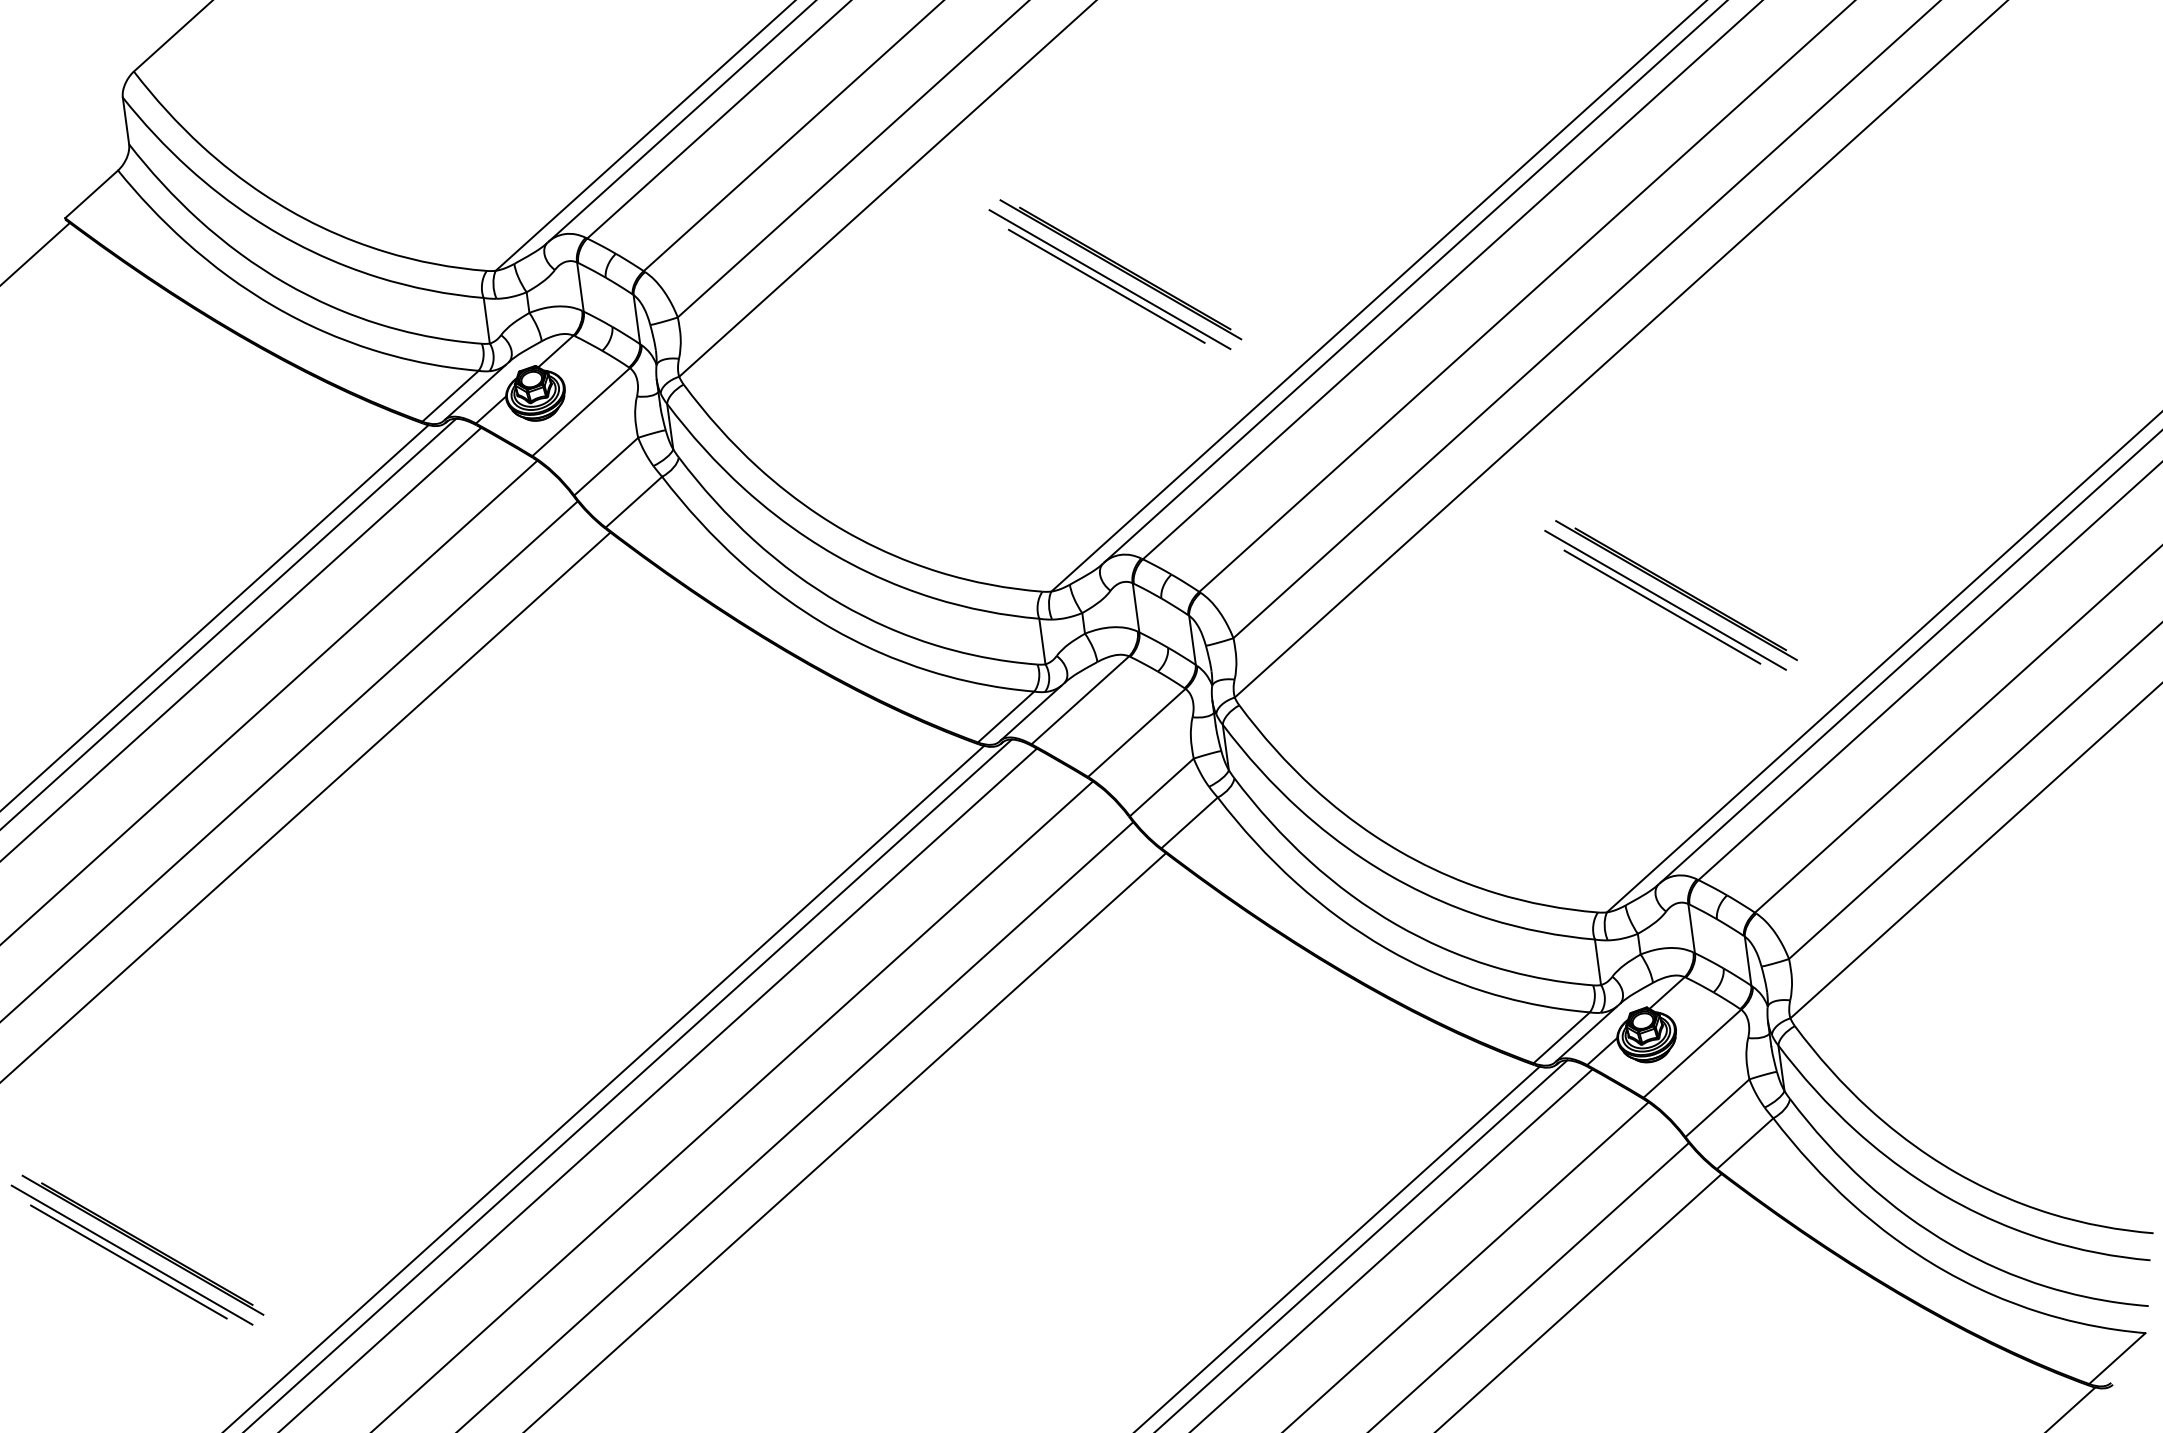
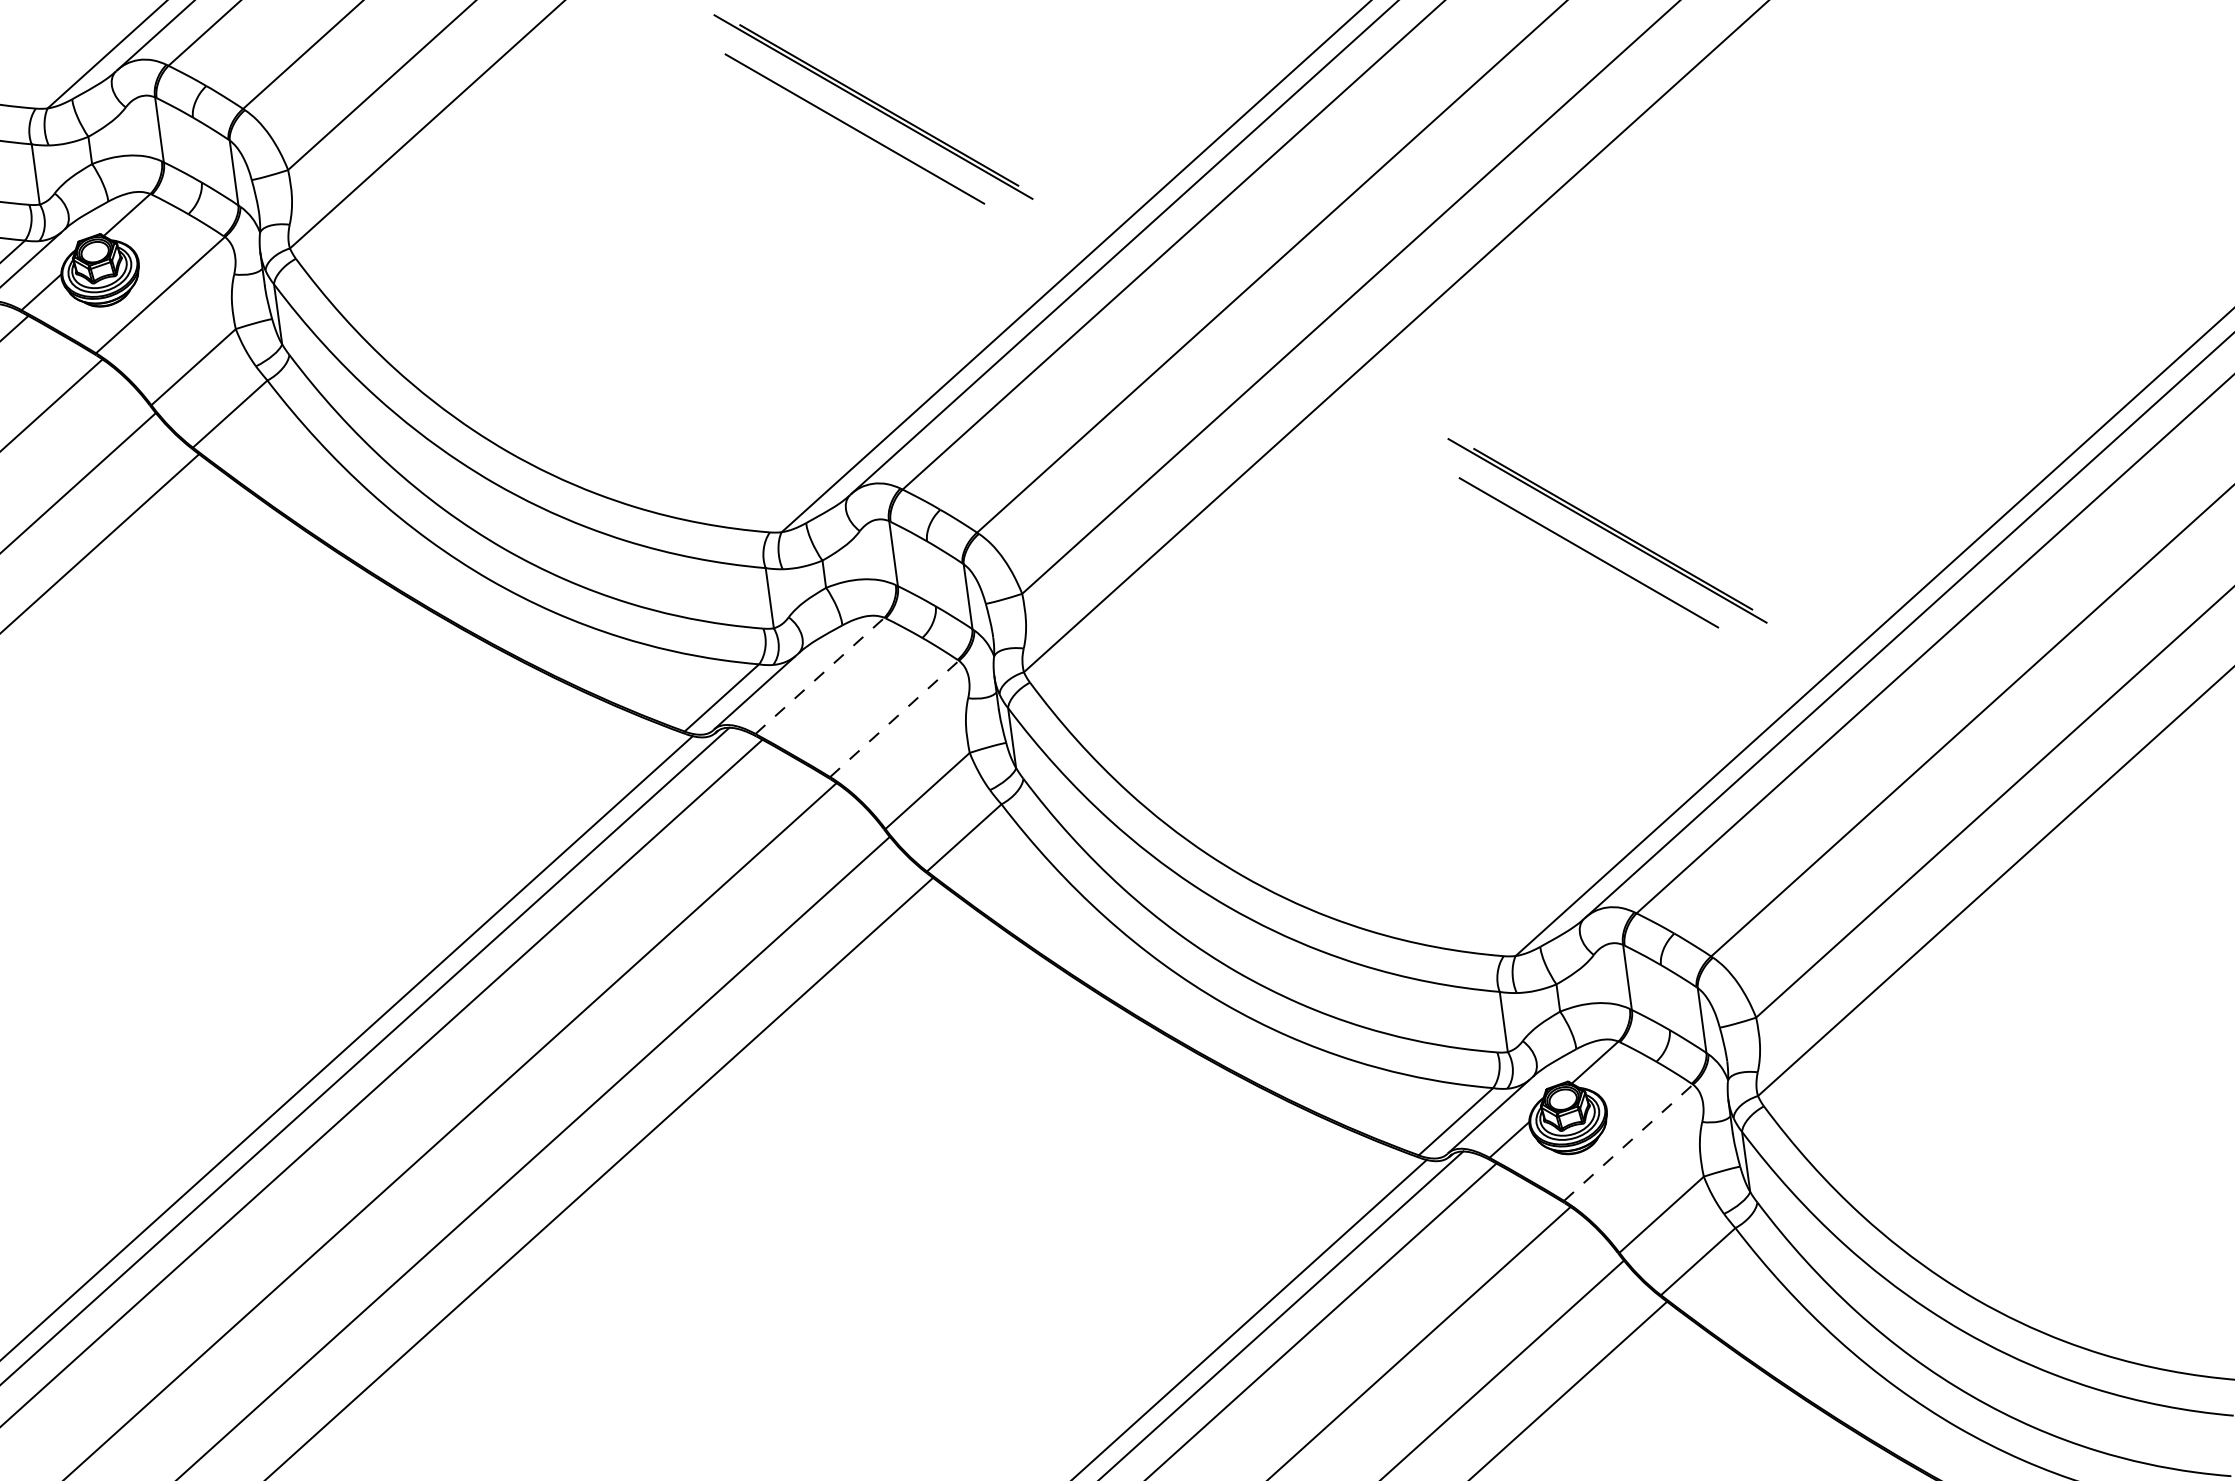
line: (1109, 279) -> (858, 119), removed
line: (1665, 599) -> (1592, 542), removed
line: (1080, 700) -> (820, 676), solid -> dashed
line: (1136, 732) -> (894, 718), solid -> dashed
line: (1692, 1053) -> (1628, 1142), solid -> dashed

